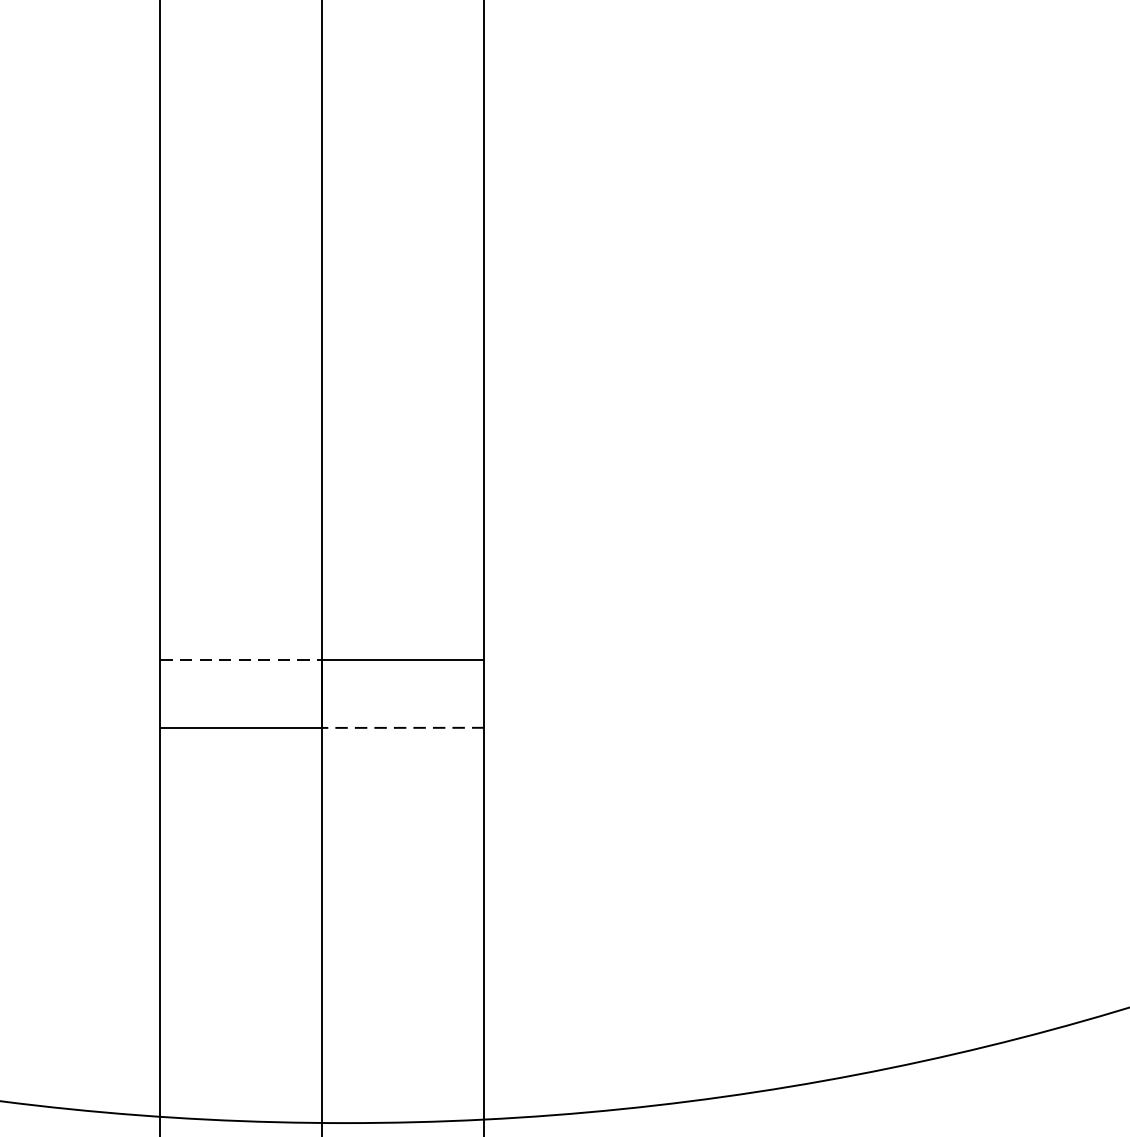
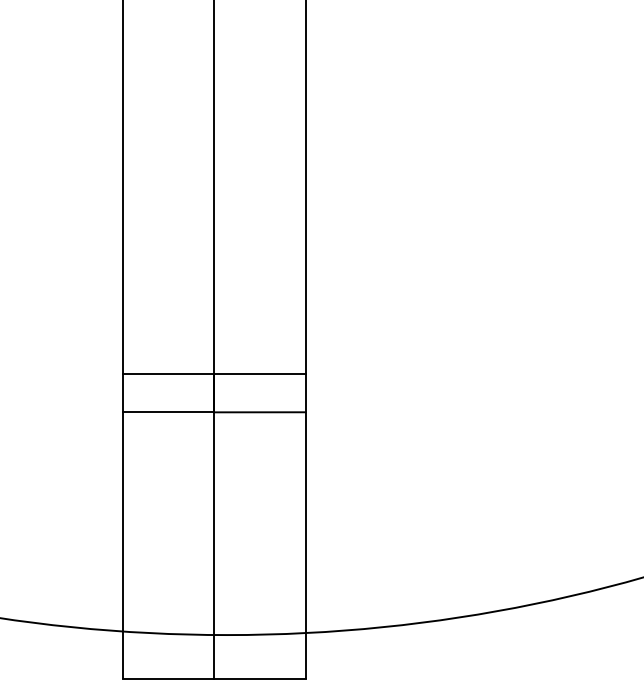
line: (241, 660) -> (168, 374), dashed -> solid
line: (402, 728) -> (259, 412), dashed -> solid

